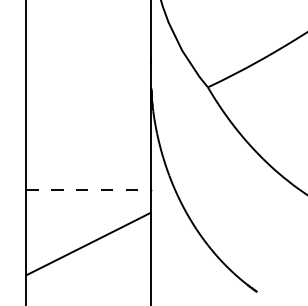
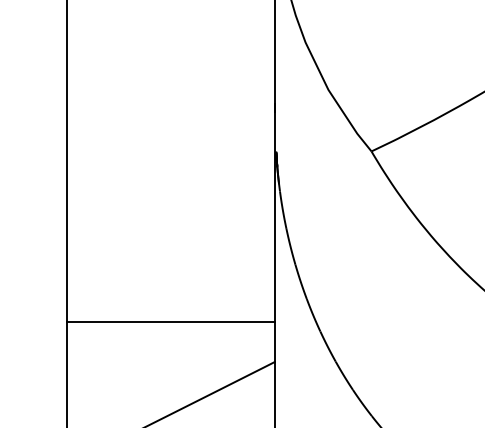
line: (88, 189) -> (171, 322), dashed -> solid

